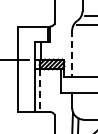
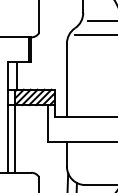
line: (72, 54) -> (67, 81), dashed -> solid
line: (39, 91) -> (15, 140), dashed -> solid

